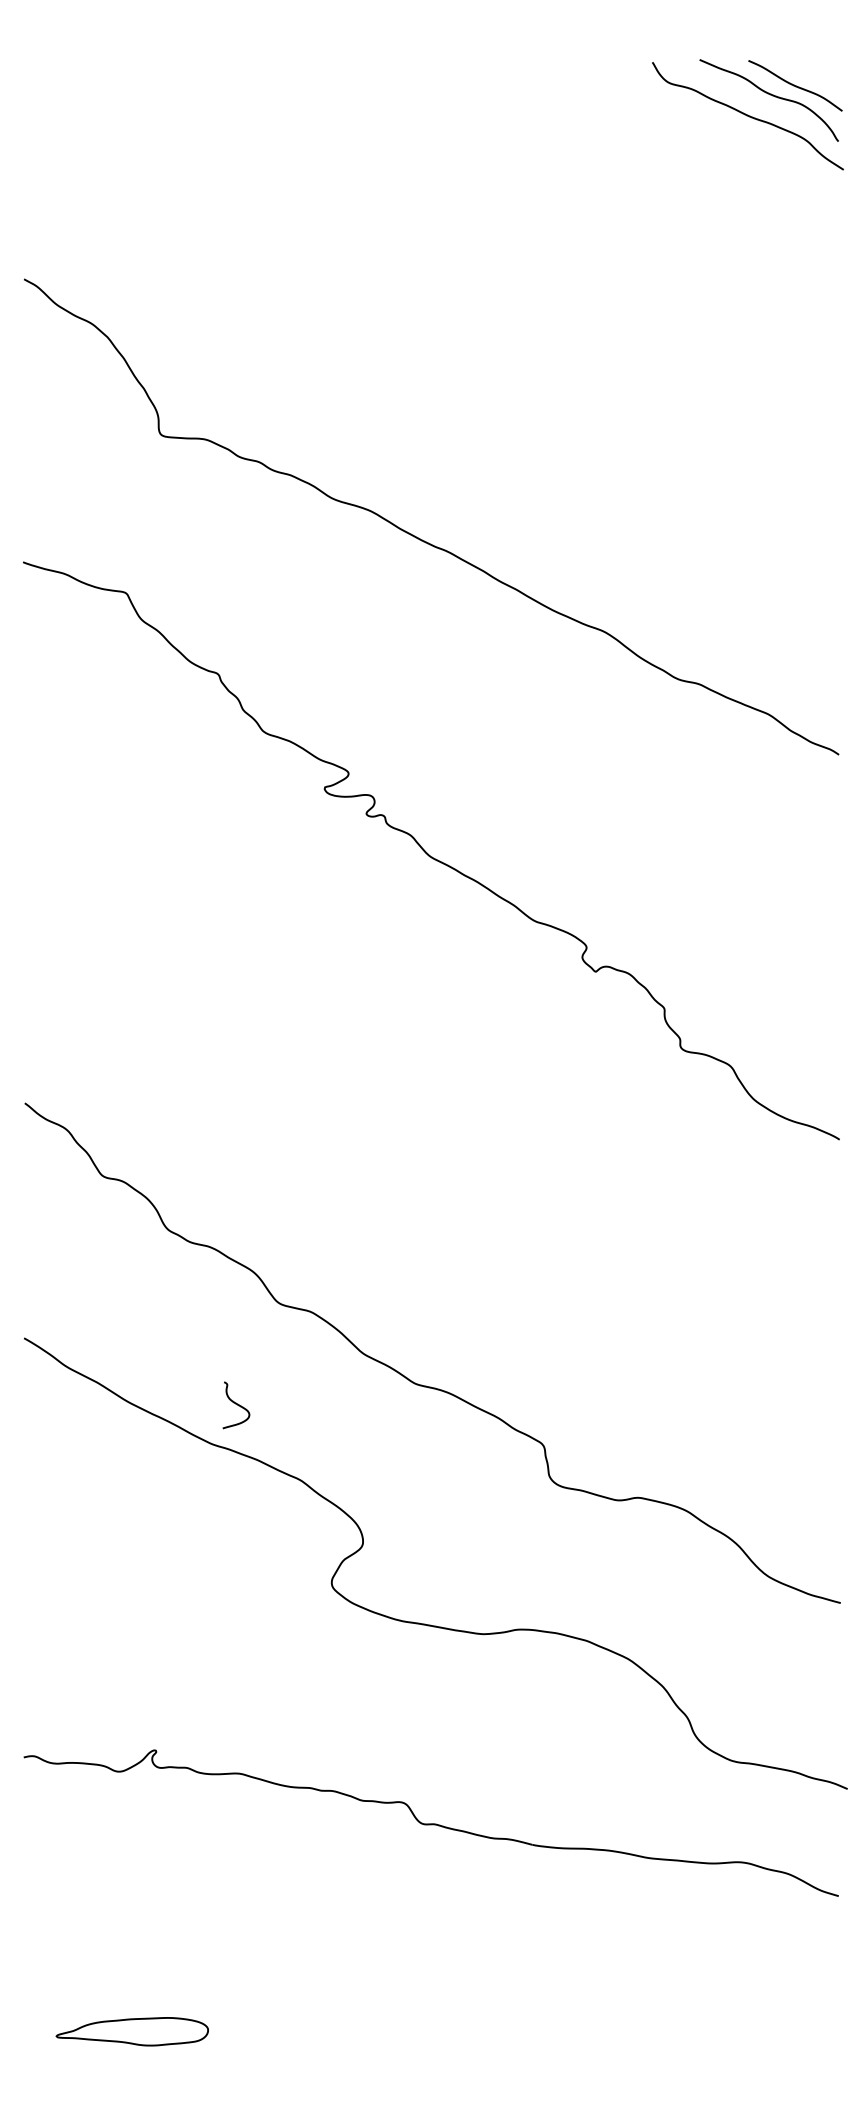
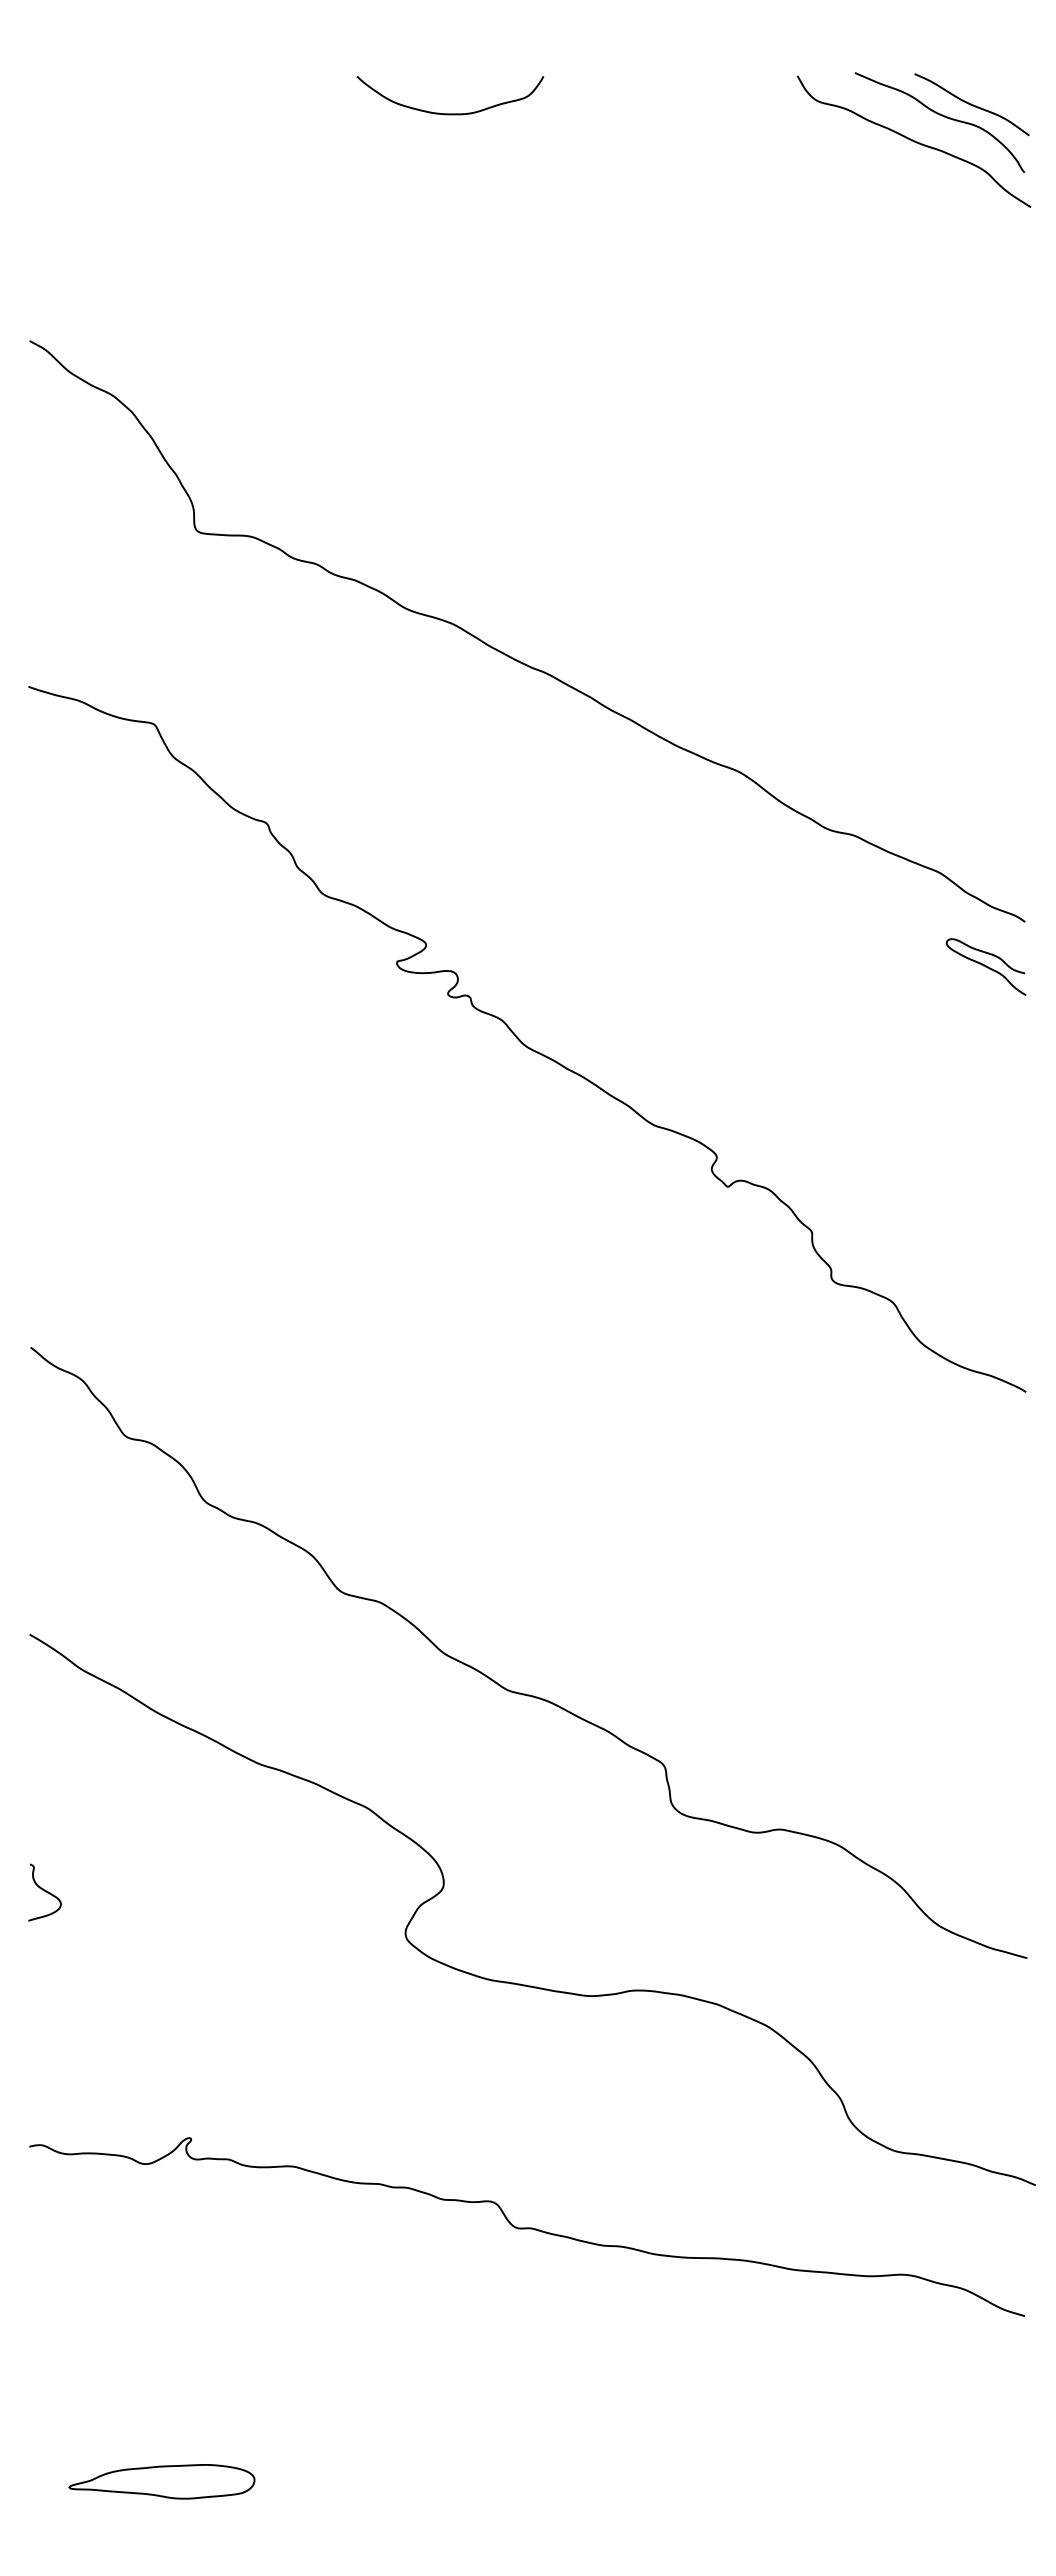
curve: (368, 93) -> (450, 113), added
curve: (806, 791) -> (985, 966), added
curve: (235, 1404) -> (44, 1891), moved

